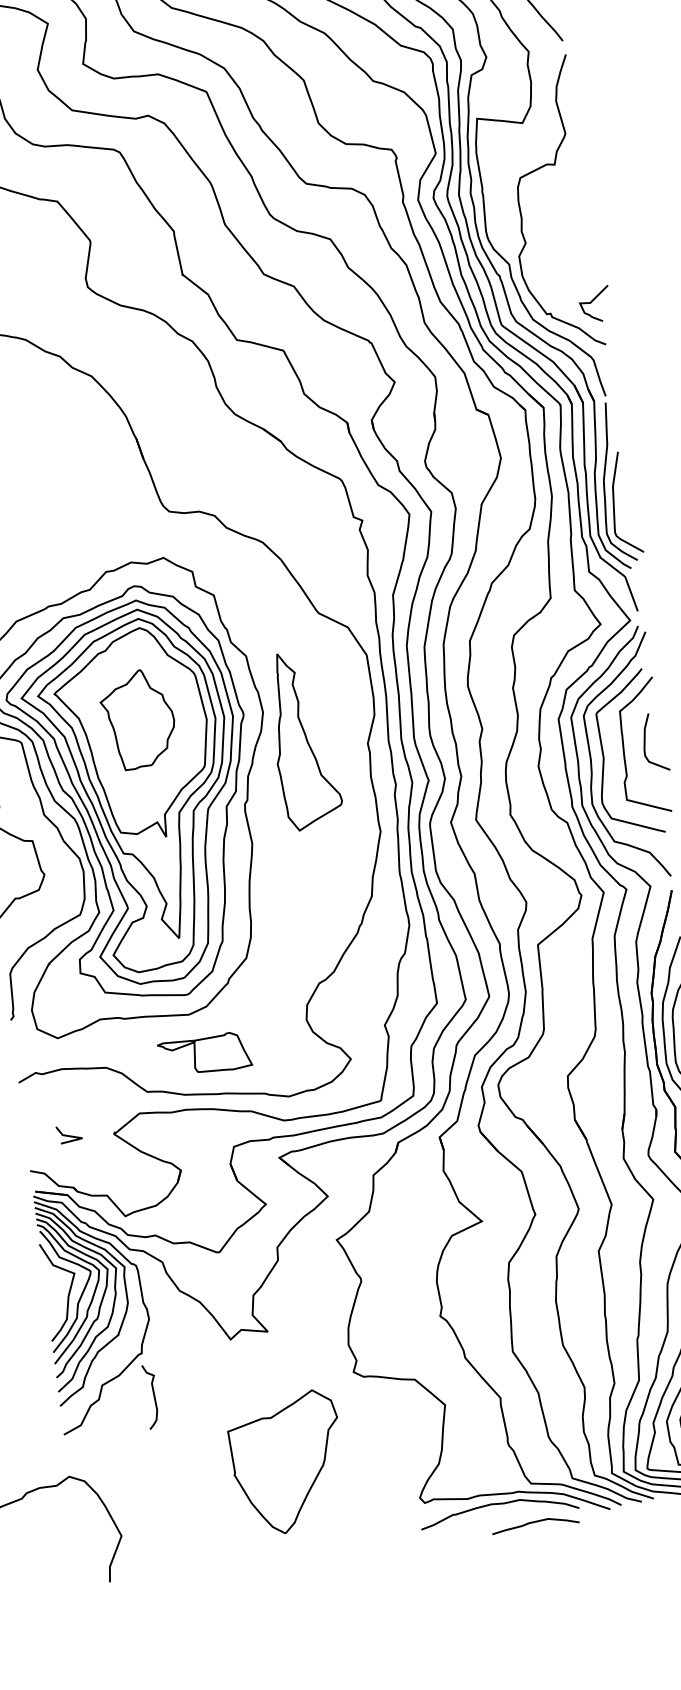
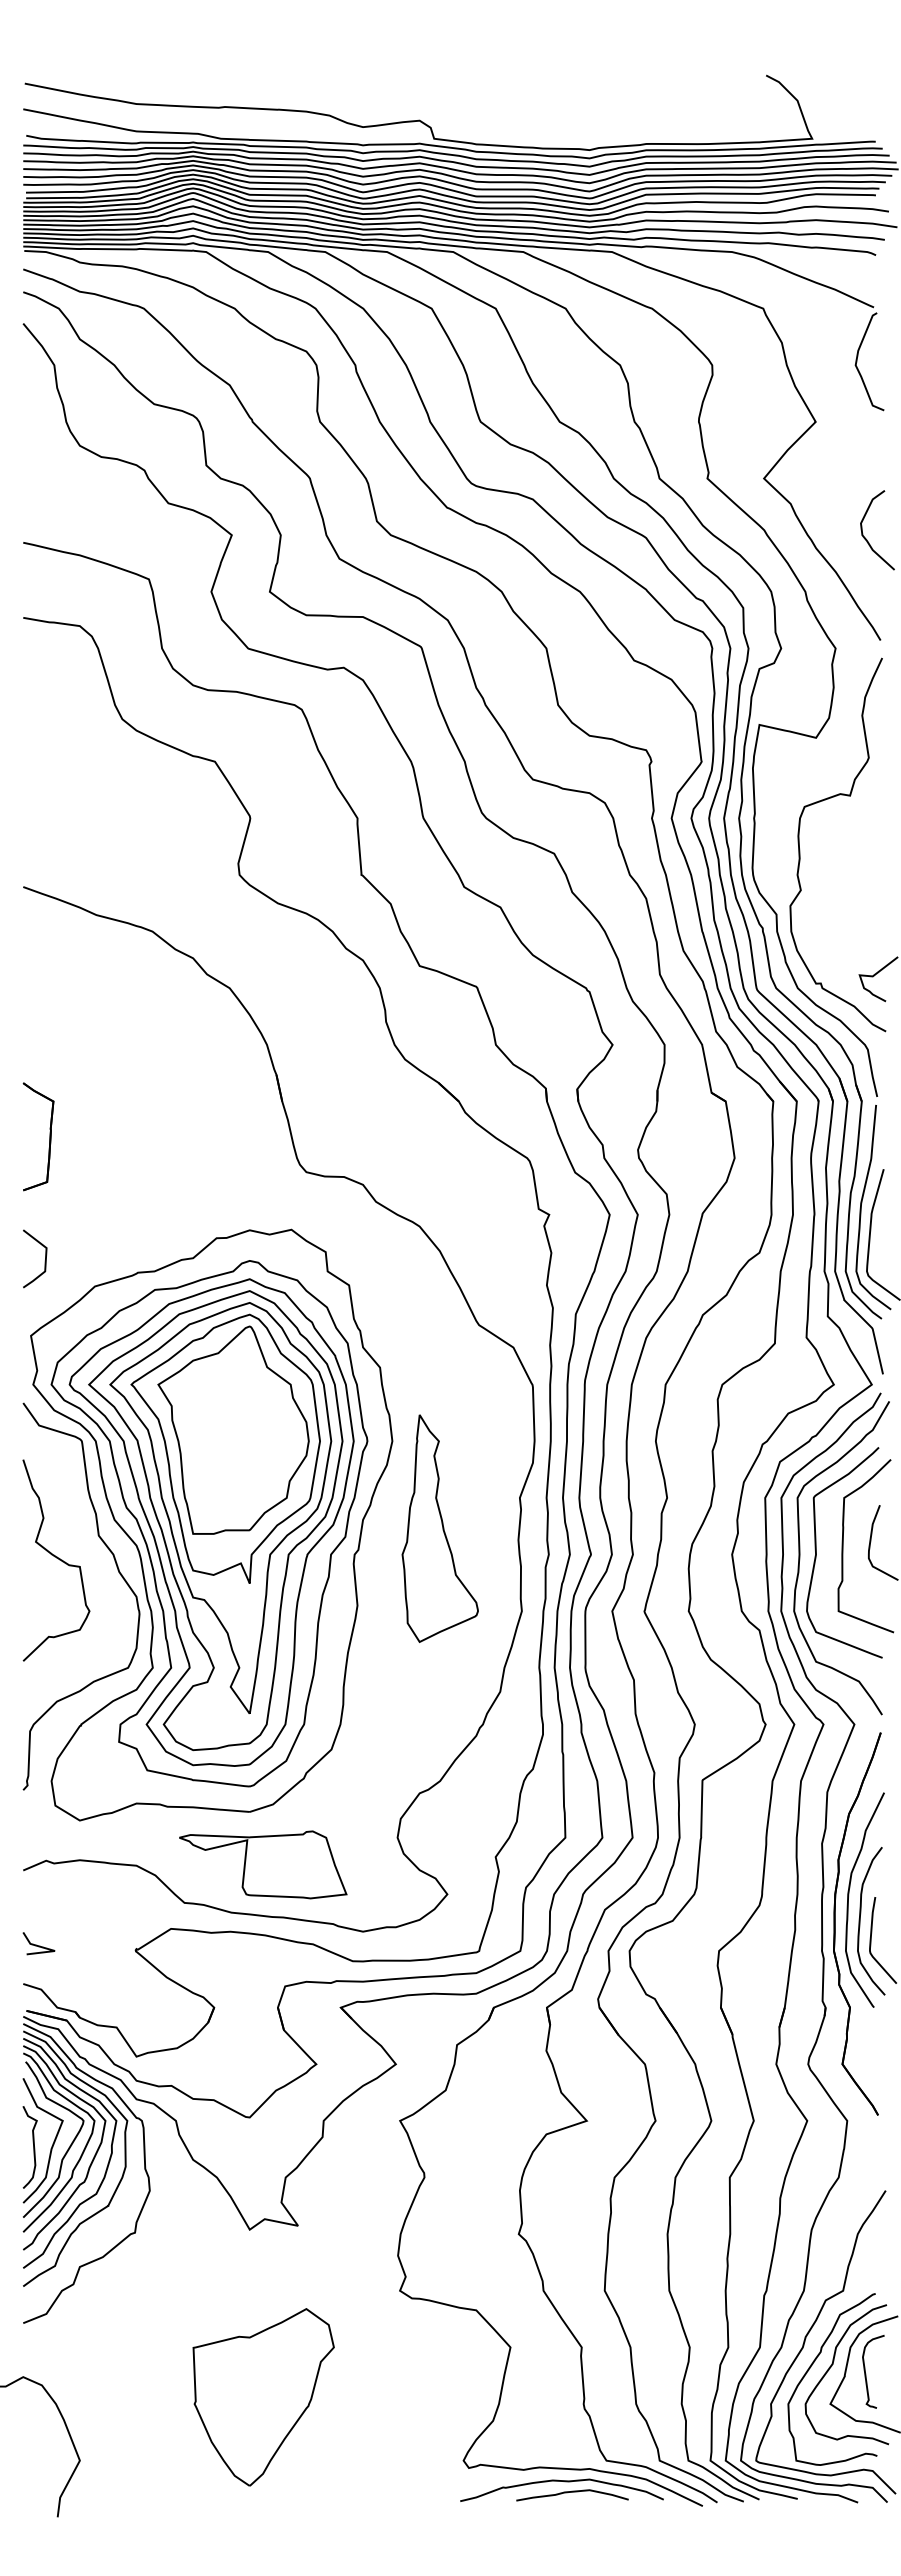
part: (138, 718) -> (233, 1429), size x1.67
part: (303, 740) -> (439, 1528), moved
part: (204, 1054) -> (263, 1864), size x1.43
line: (69, 1135) -> (38, 1945), moved
curve: (154, 1396) -> (33, 2147), moved
part: (287, 1463) -> (263, 2397), moved
curve: (535, 1522) -> (572, 2492), moved

